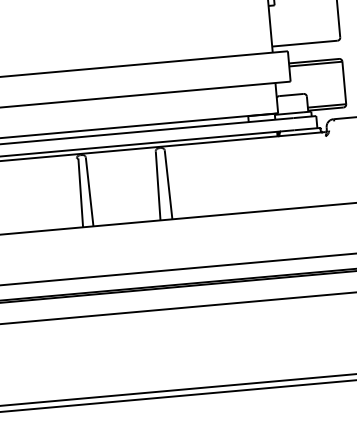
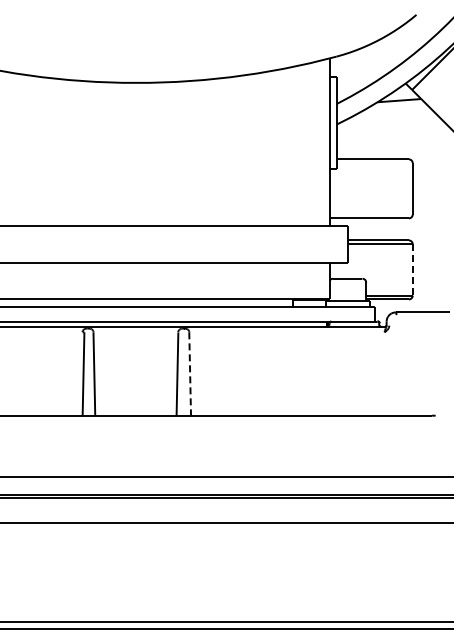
line: (344, 82) -> (412, 269), solid -> dashed
line: (168, 185) -> (190, 374), solid -> dashed

